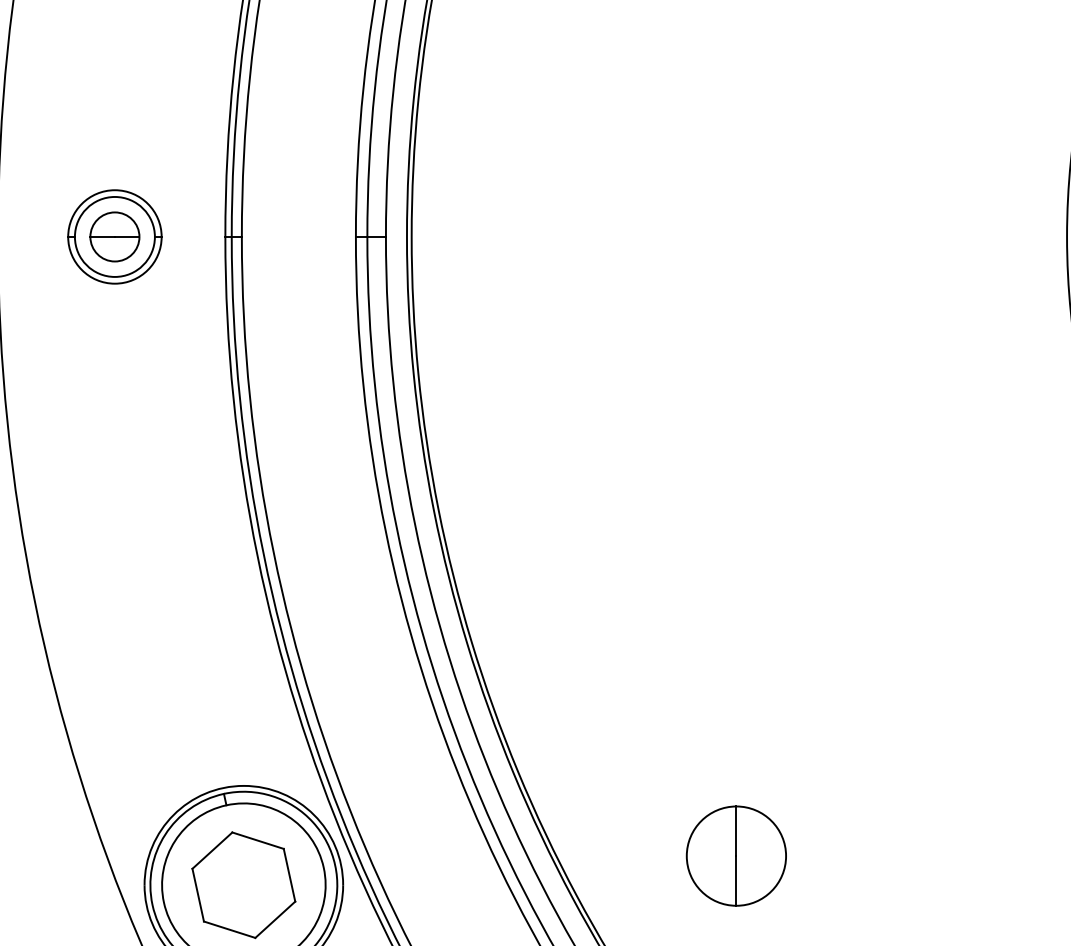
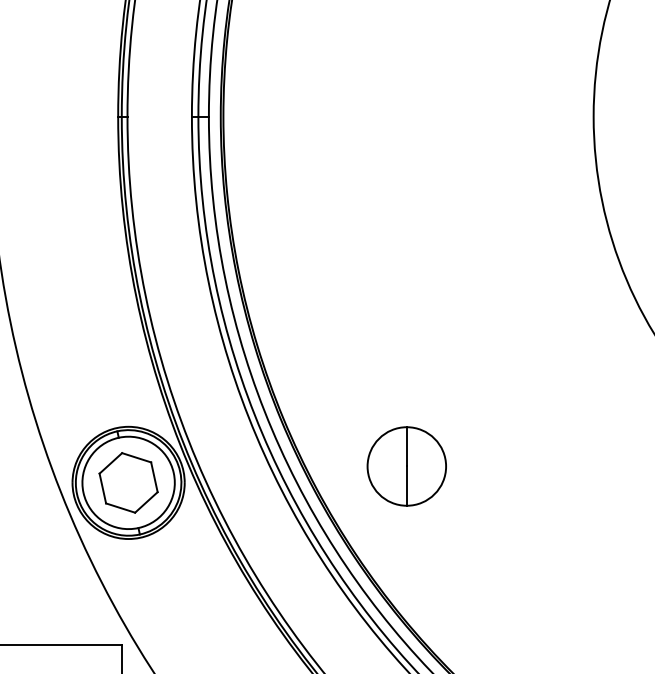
part: (114, 236) -> (55, 116), removed
part: (735, 856) -> (406, 466), size x1.4

